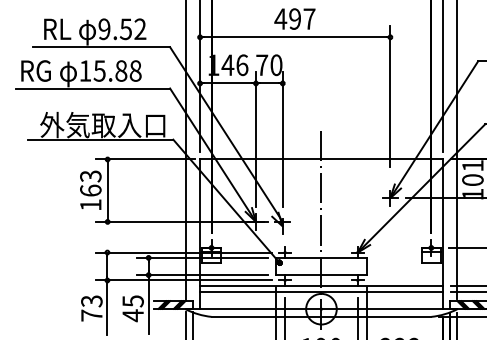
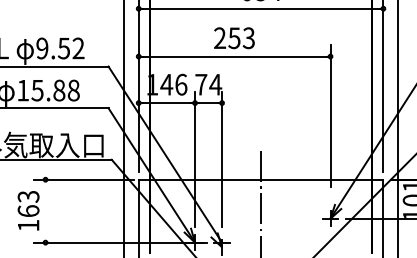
text: (294, 18) -> (233, 37), 497 -> 253
text: (276, 65) -> (215, 84), 70 -> 74
line: (107, 190) -> (45, 210), removed

